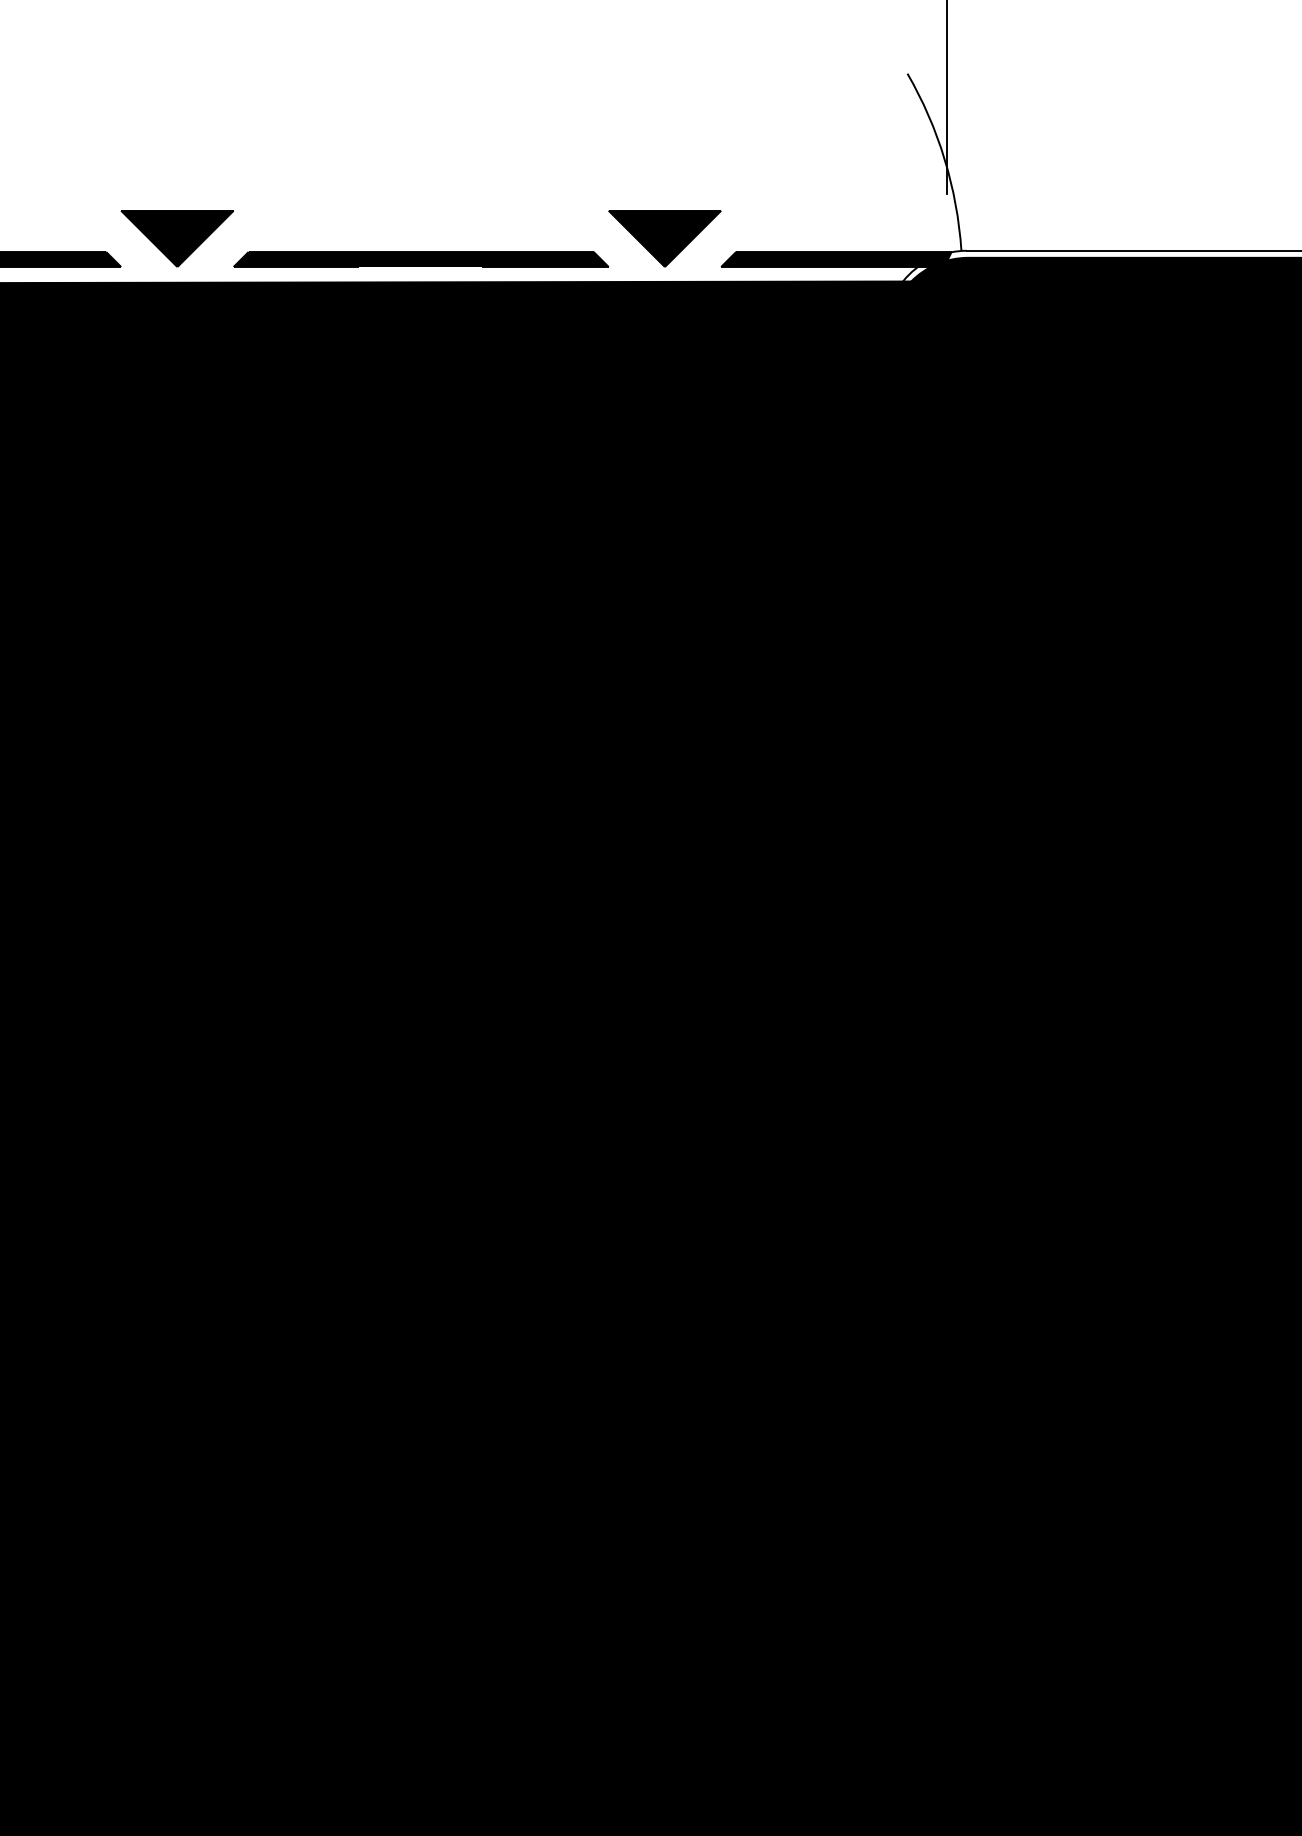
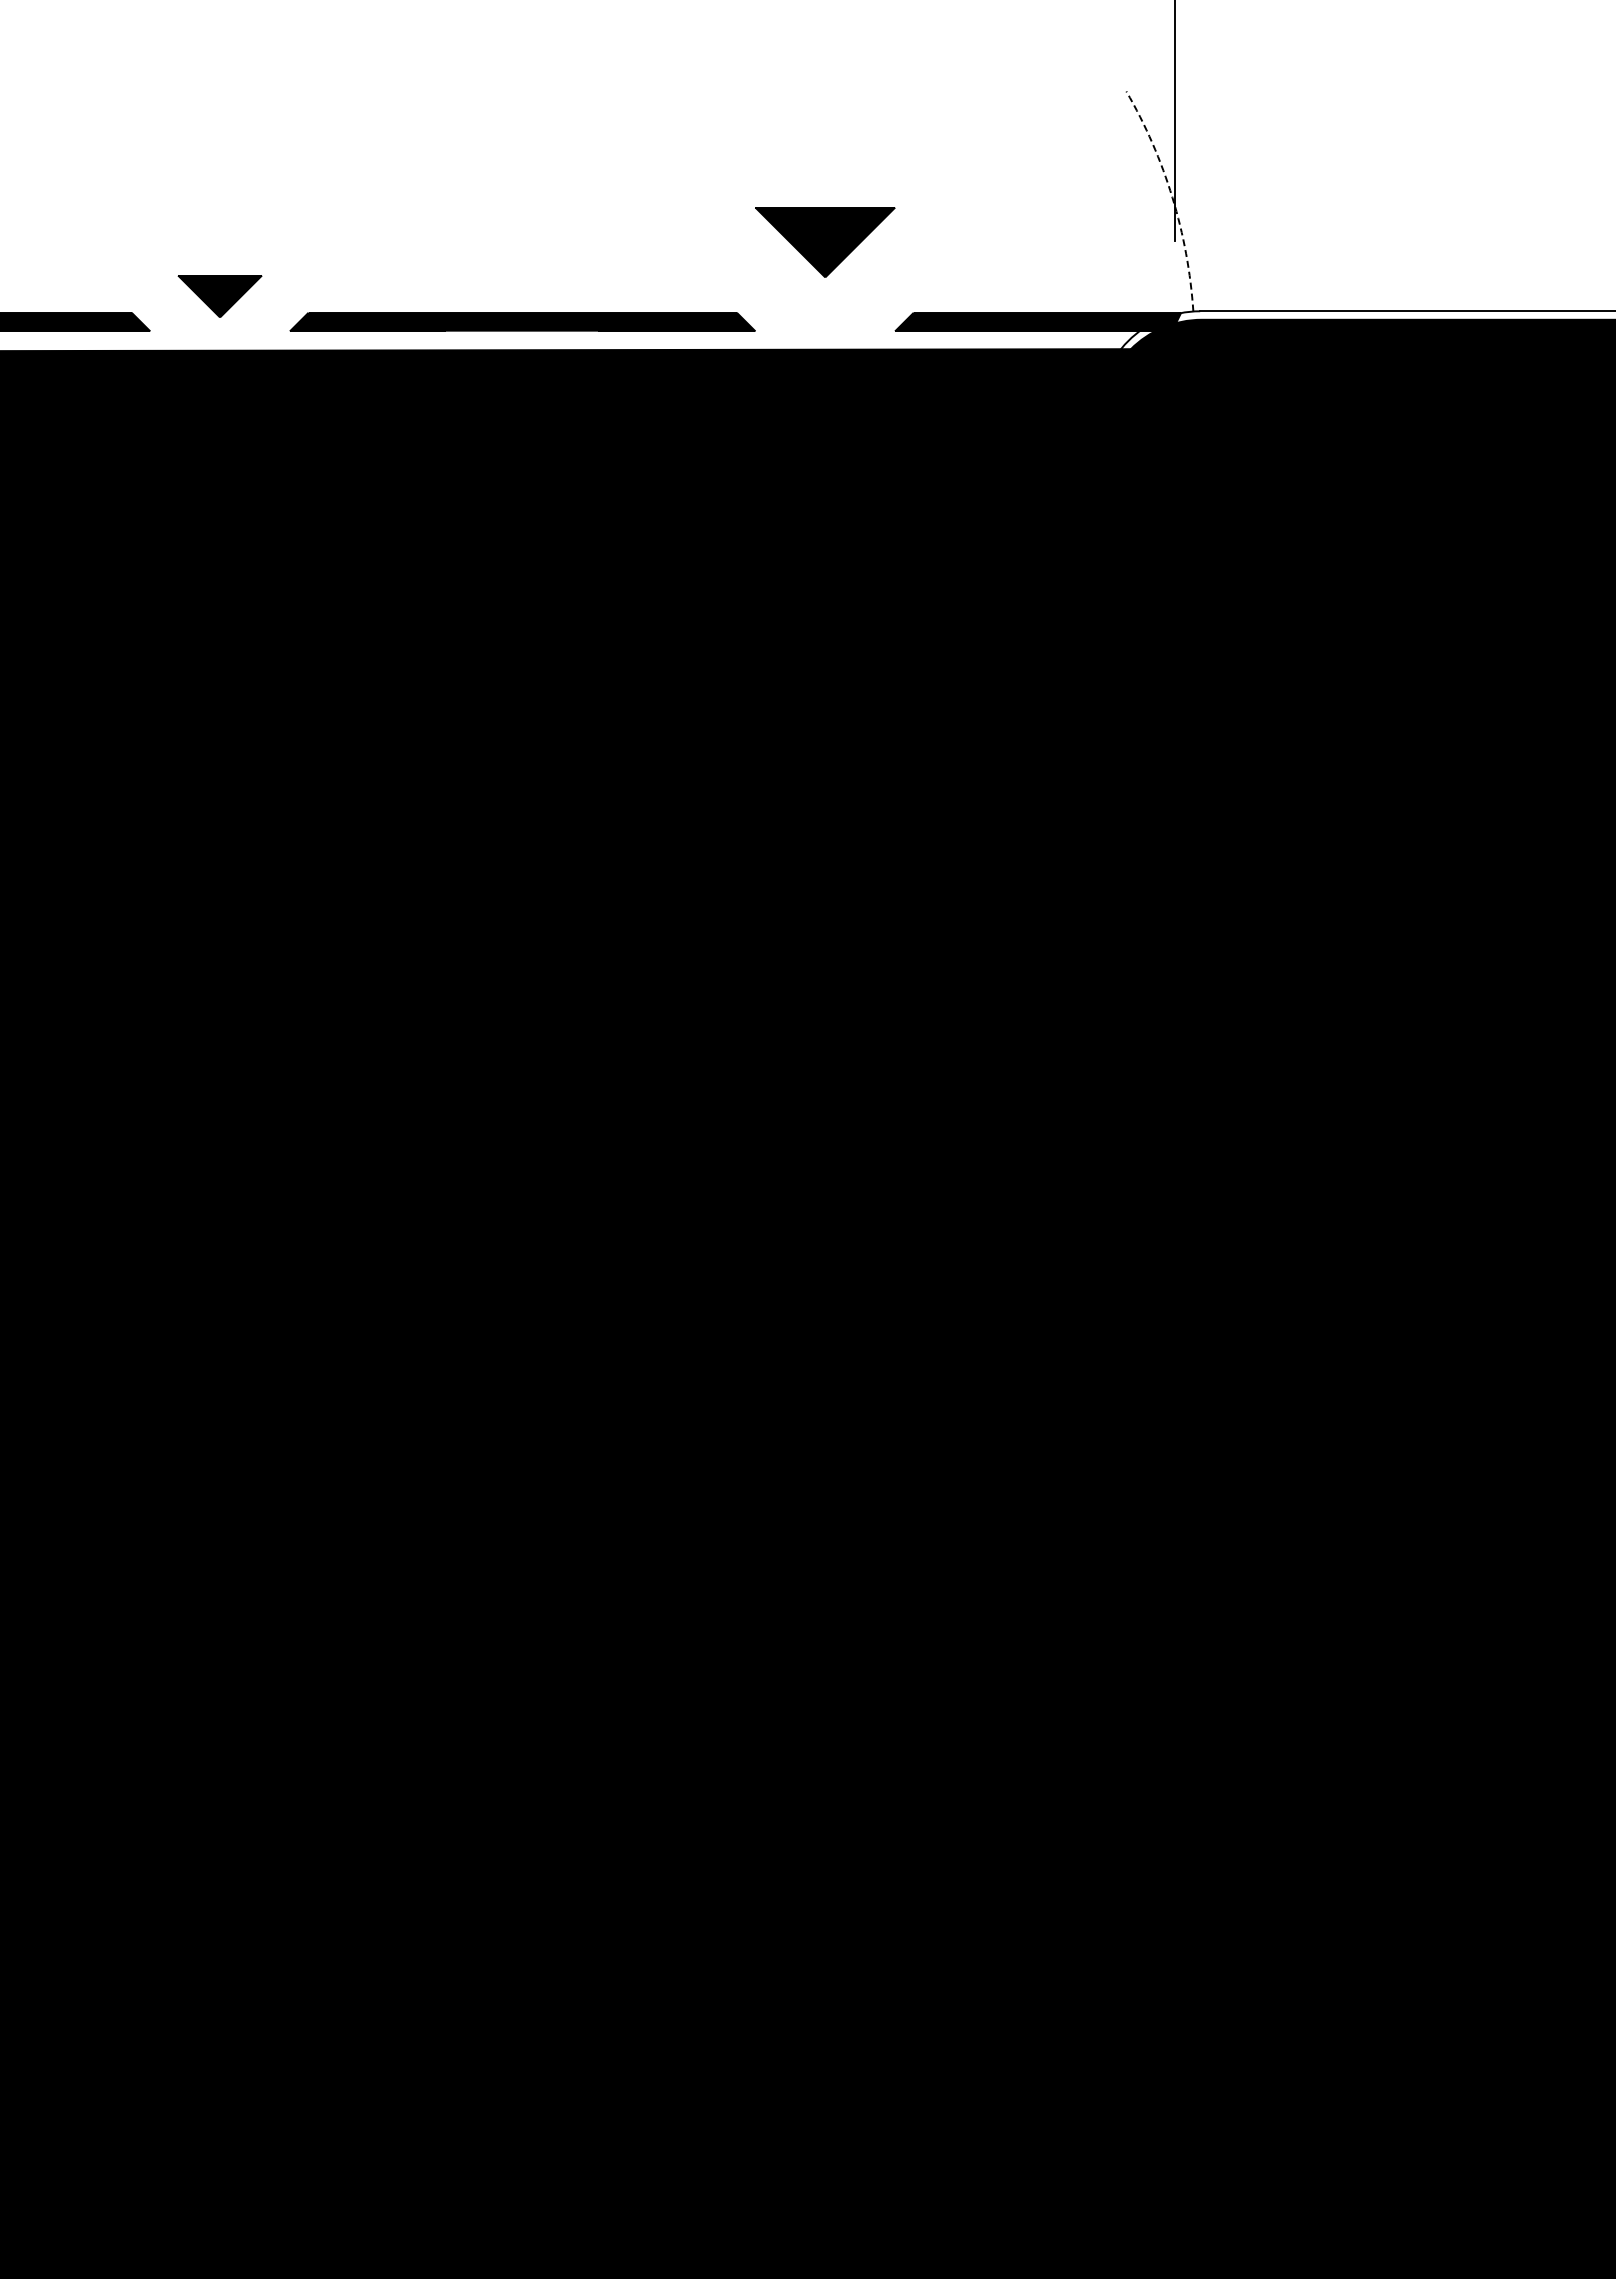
arc: (944, 159) -> (1172, 197), solid -> dashed
part: (176, 238) -> (219, 296), size x0.6
part: (665, 238) -> (825, 242), moved

